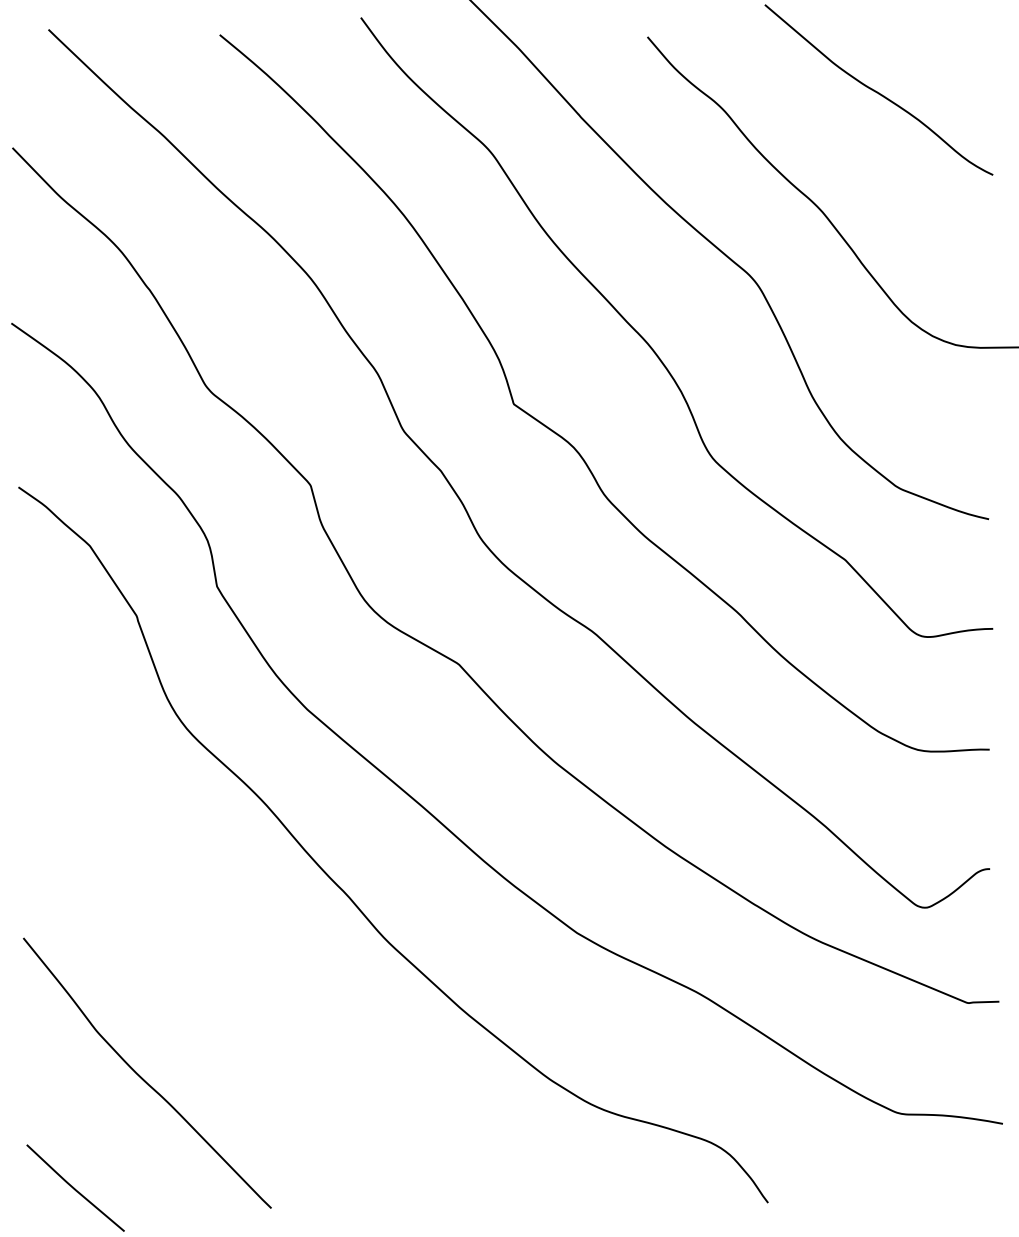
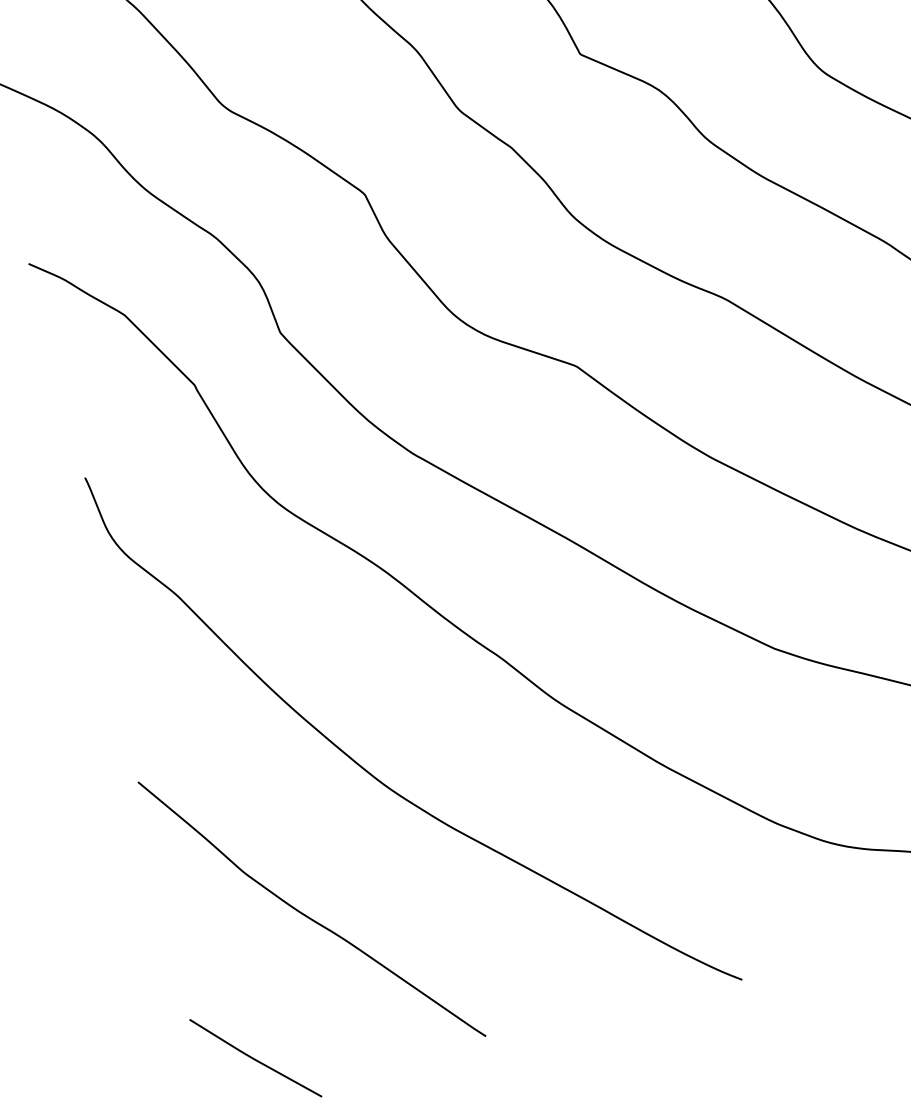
curve: (221, 971) -> (373, 775), added

